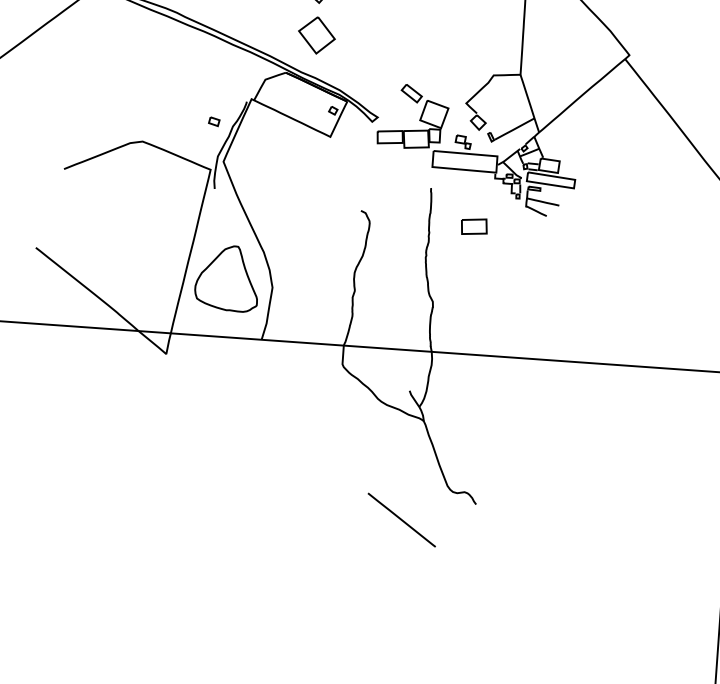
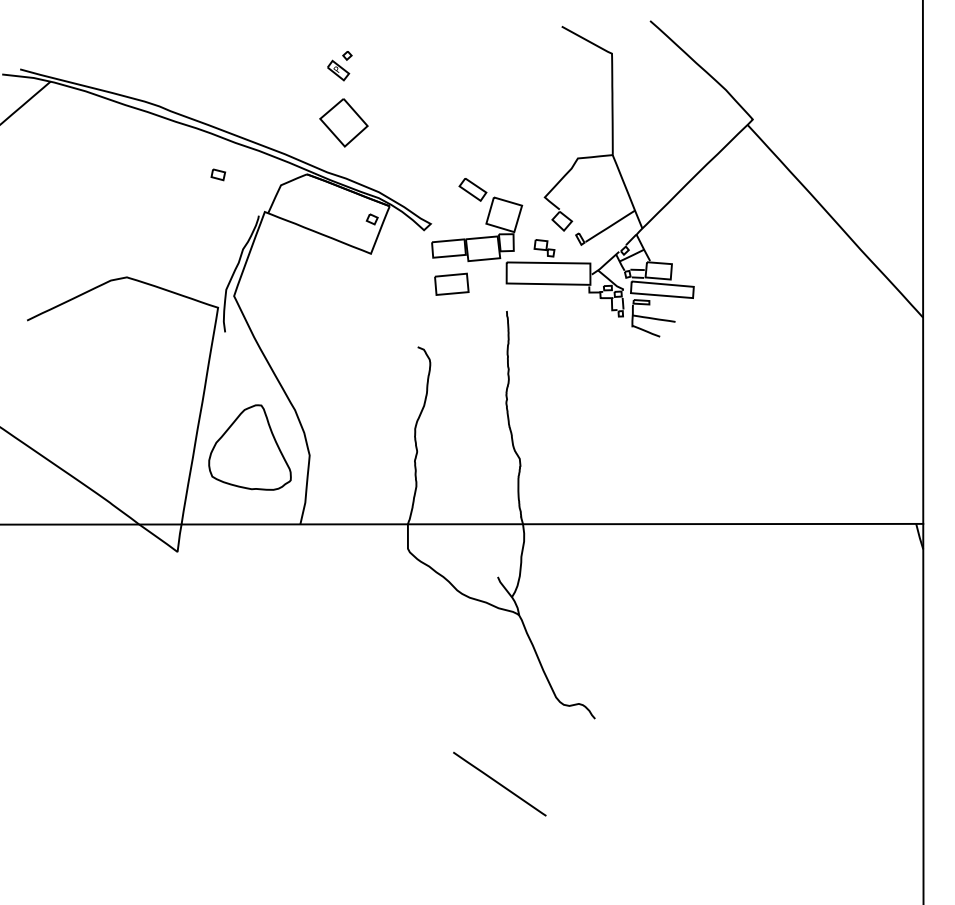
part: (214, 121) -> (218, 174), moved
part: (474, 226) -> (451, 283), moved
line: (401, 519) -> (499, 783), moved

